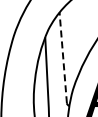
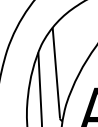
line: (63, 57) -> (56, 72), dashed -> solid

